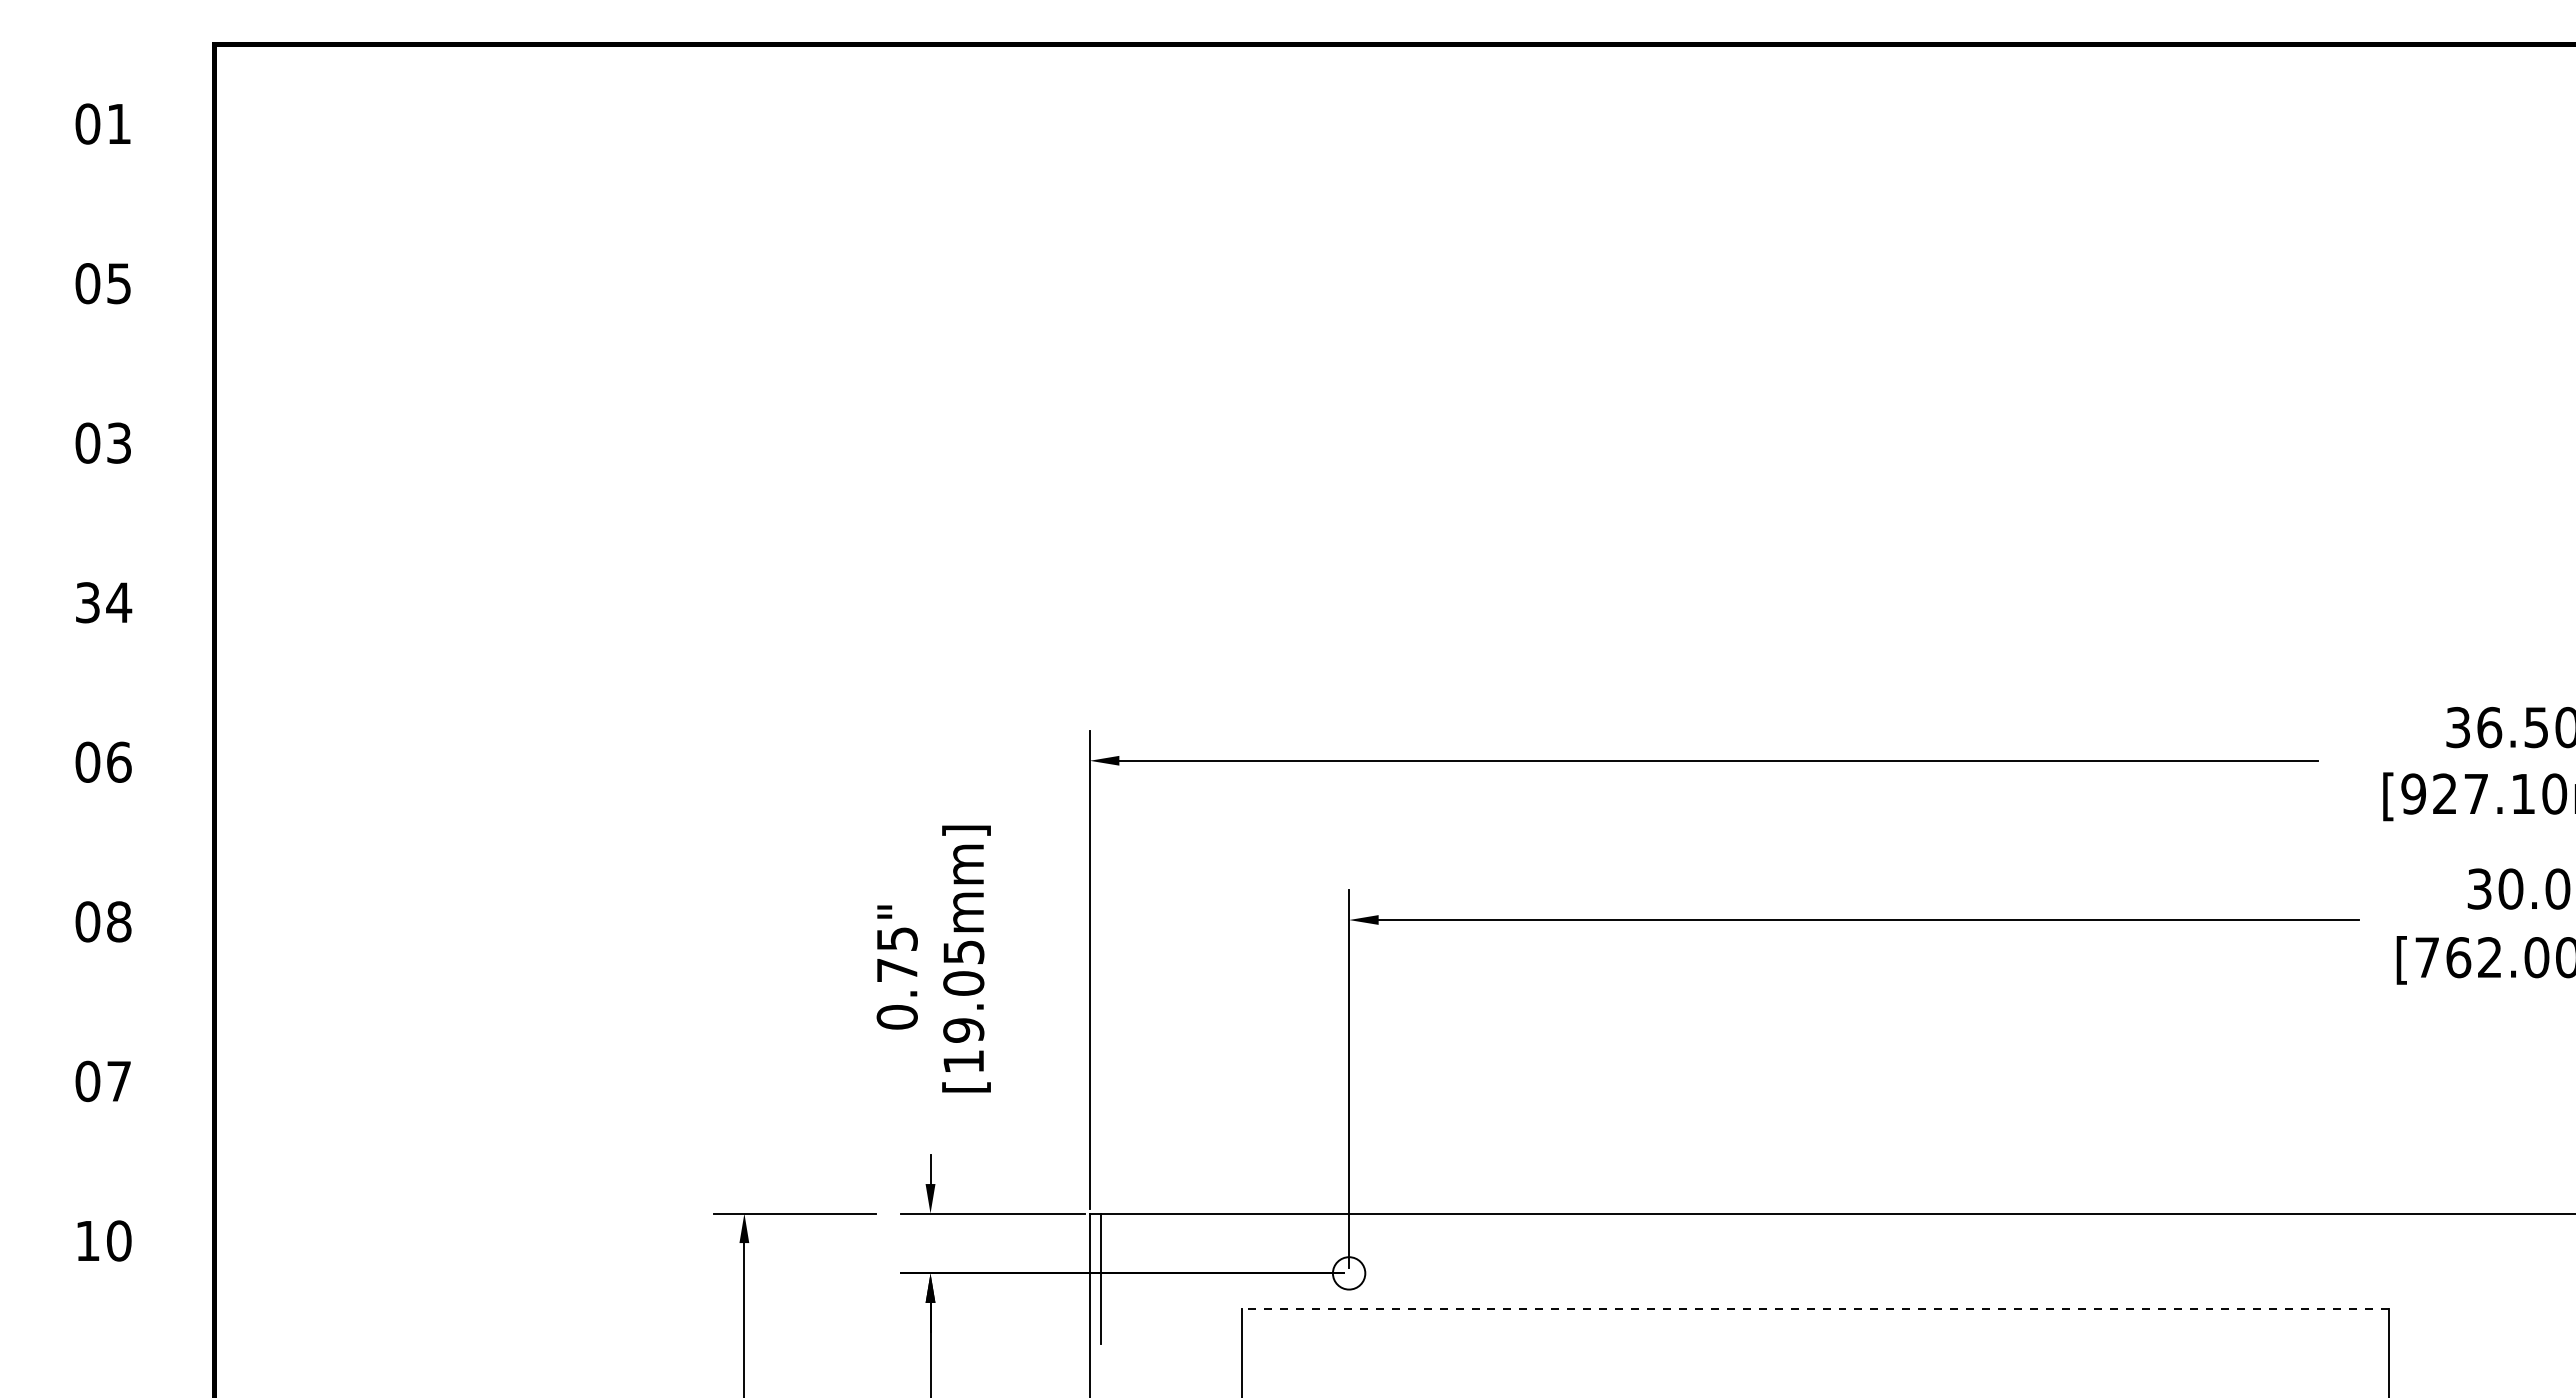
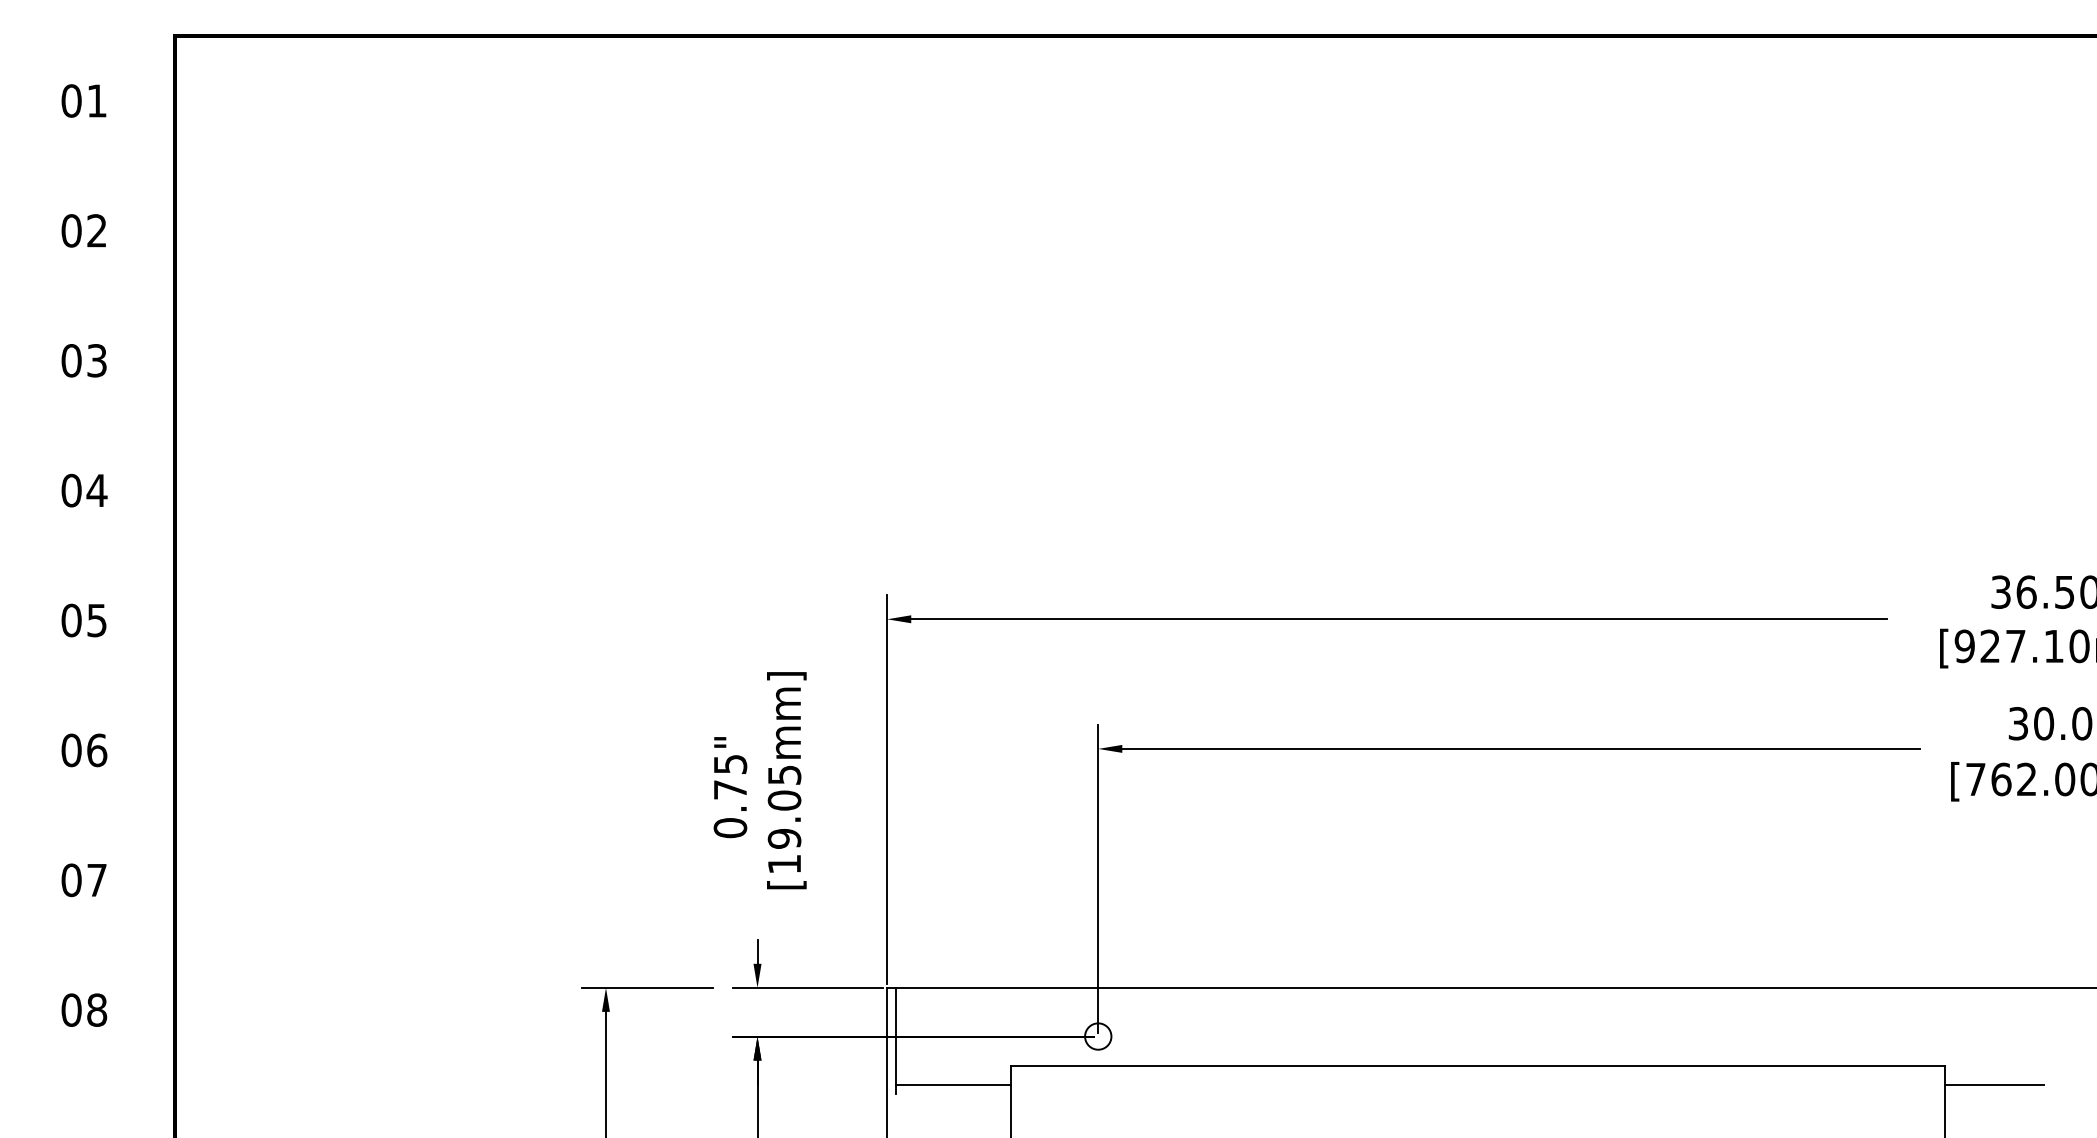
text: (118, 283) -> (96, 230), 05 -> 02
text: (87, 602) -> (71, 490), 34 -> 04
text: (119, 761) -> (97, 619), 06 -> 05
text: (119, 921) -> (97, 750), 08 -> 06
text: (103, 1240) -> (84, 1009), 10 -> 08
line: (1815, 1309) -> (1477, 1065), dashed -> solid
line: (1171, 1333) -> (953, 1085), added
line: (2449, 1333) -> (1993, 1085), added

